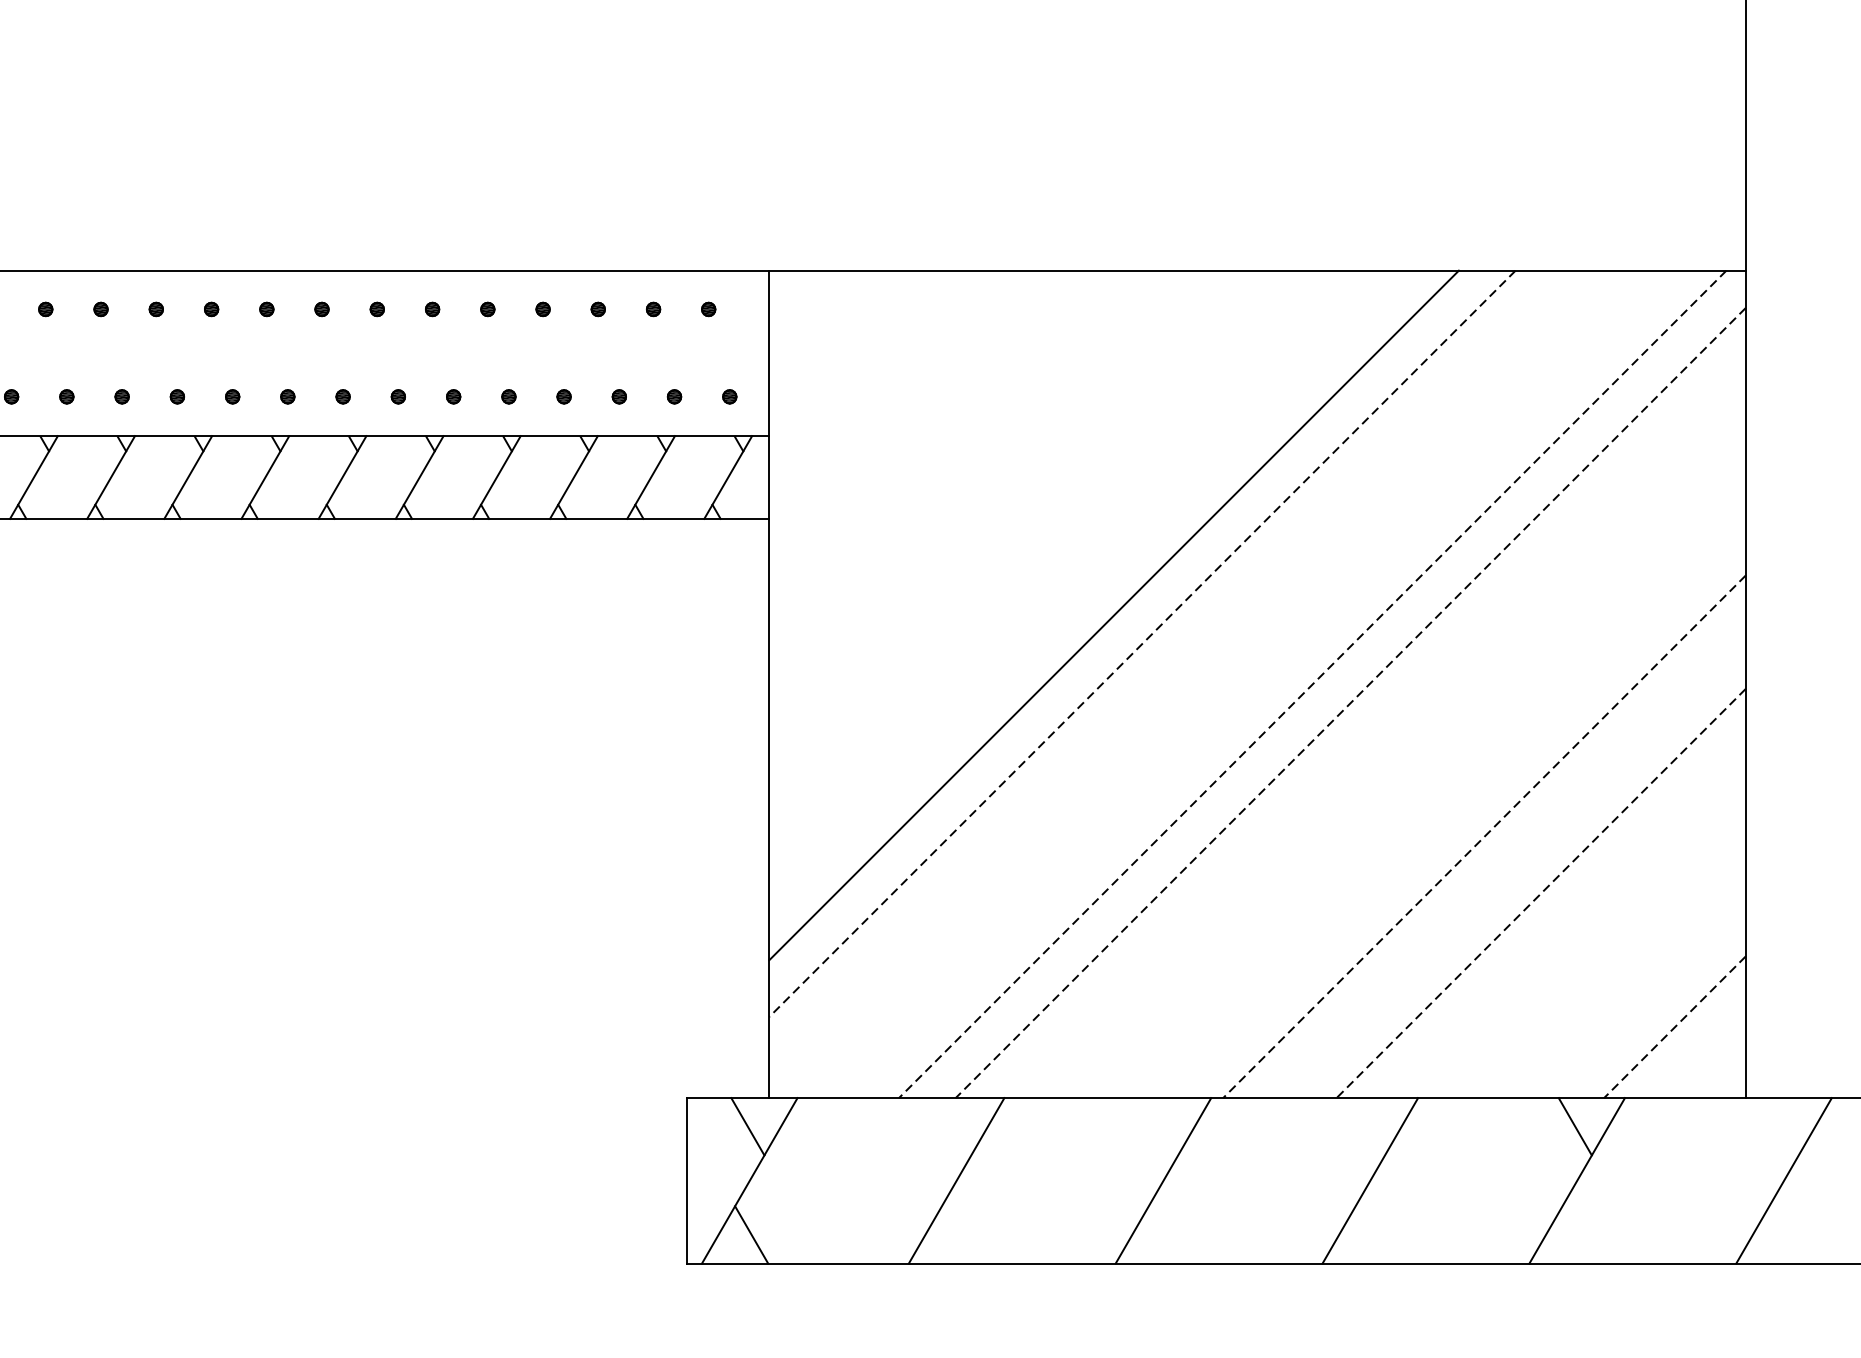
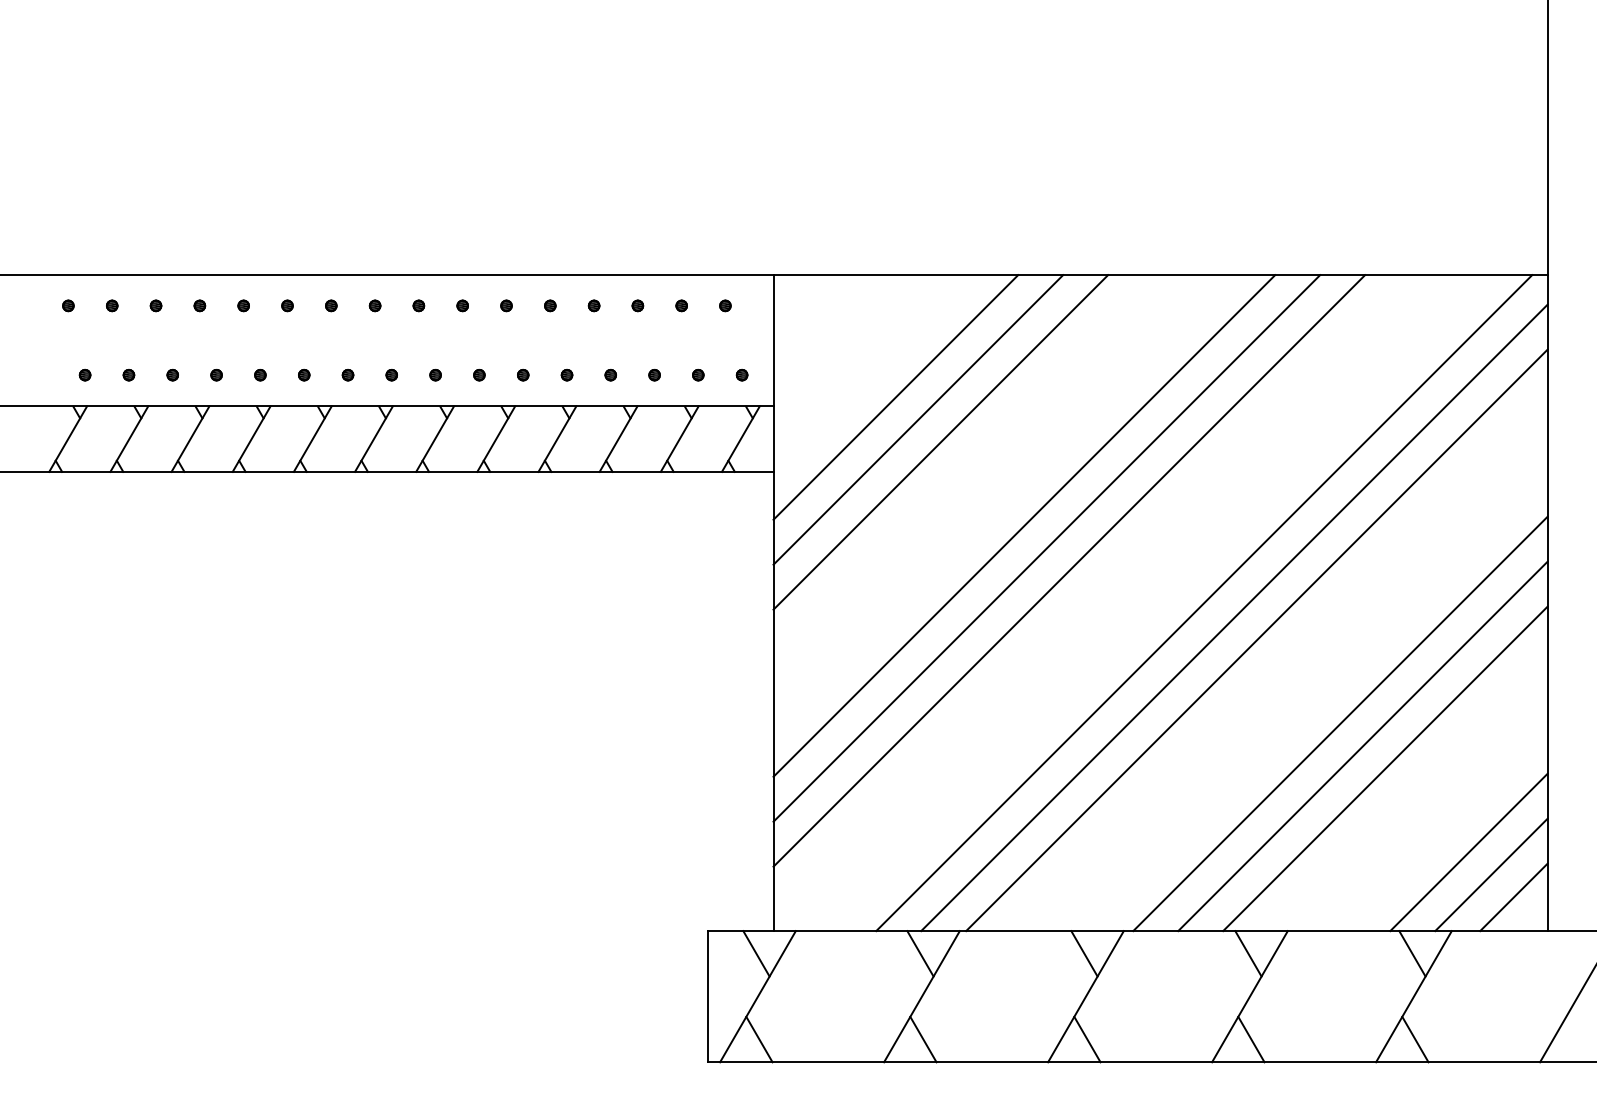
line: (923, 425) -> (895, 397), added
line: (952, 452) -> (918, 419), added
line: (980, 481) -> (940, 442), added
line: (1085, 586) -> (1024, 525), added
line: (1141, 644) -> (1068, 571), dashed -> solid
line: (1313, 684) -> (1204, 603), dashed -> solid
line: (1350, 702) -> (1234, 617), dashed -> solid
line: (1378, 731) -> (1256, 640), added
line: (1484, 836) -> (1340, 723), dashed -> solid
line: (1512, 865) -> (1362, 746), added
line: (1541, 894) -> (1385, 769), dashed -> solid
line: (1646, 998) -> (1468, 852), added
line: (1675, 1027) -> (1491, 875), dashed -> solid
line: (1702, 1055) -> (1513, 897), added
line: (954, 1126) -> (920, 953), added
line: (1161, 1126) -> (1084, 953), added
line: (1368, 1126) -> (1248, 953), added
line: (958, 1234) -> (923, 1039), added
line: (1165, 1234) -> (1087, 1039), added
line: (1372, 1234) -> (1251, 1039), added
line: (1579, 1234) -> (1415, 1039), added

